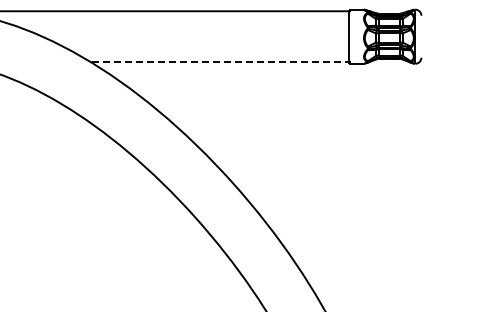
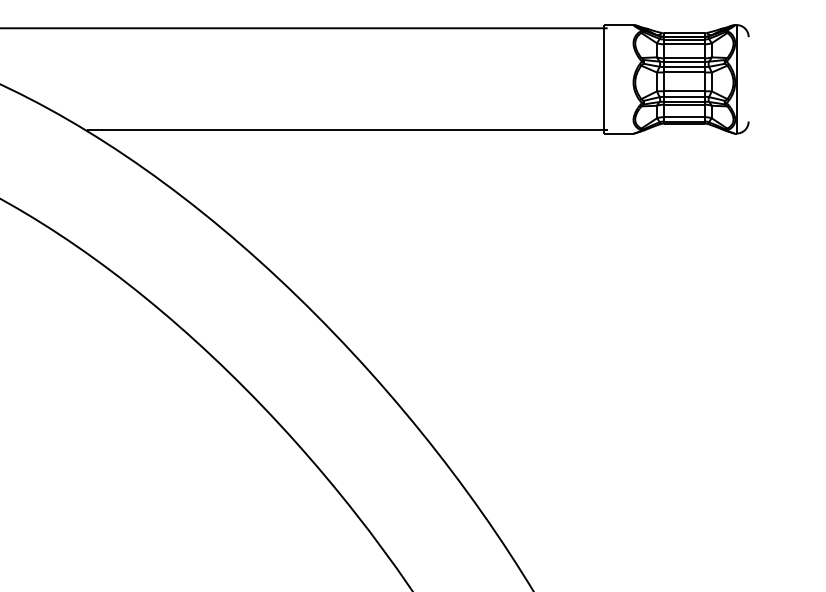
line: (221, 62) -> (347, 131), dashed -> solid

